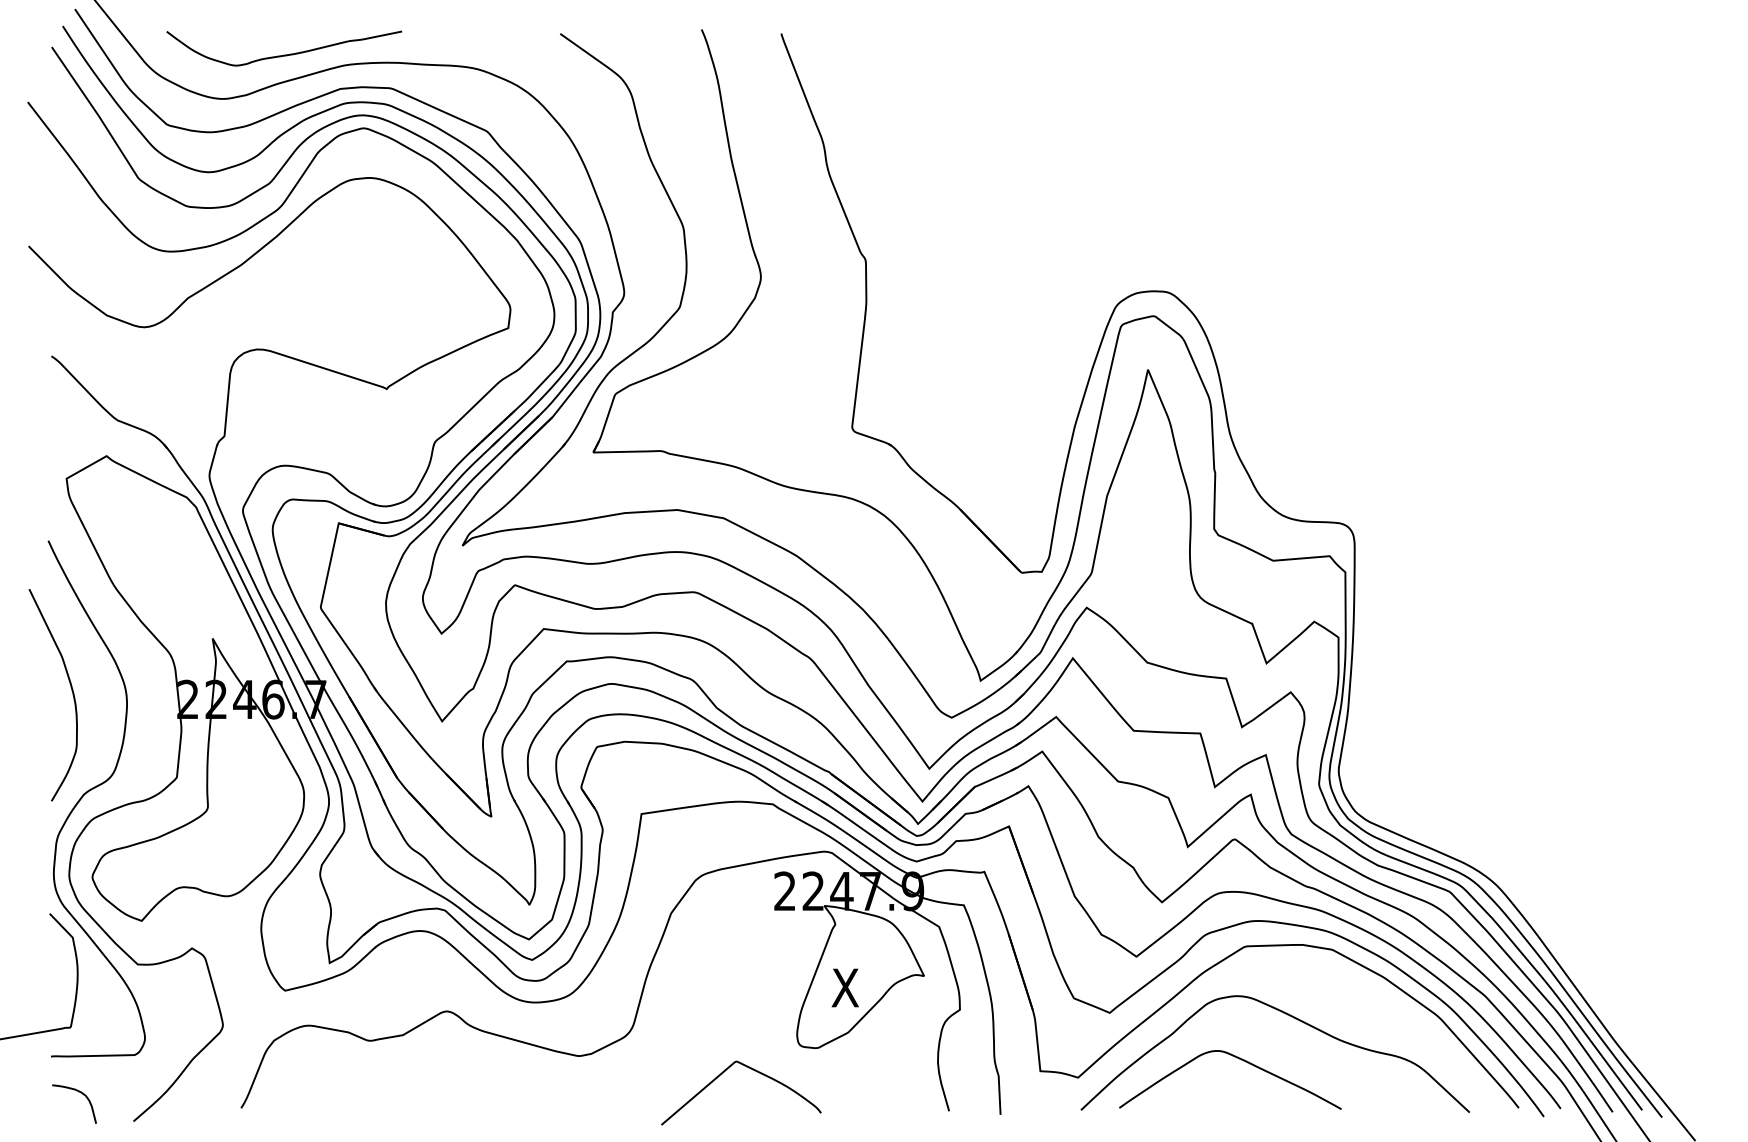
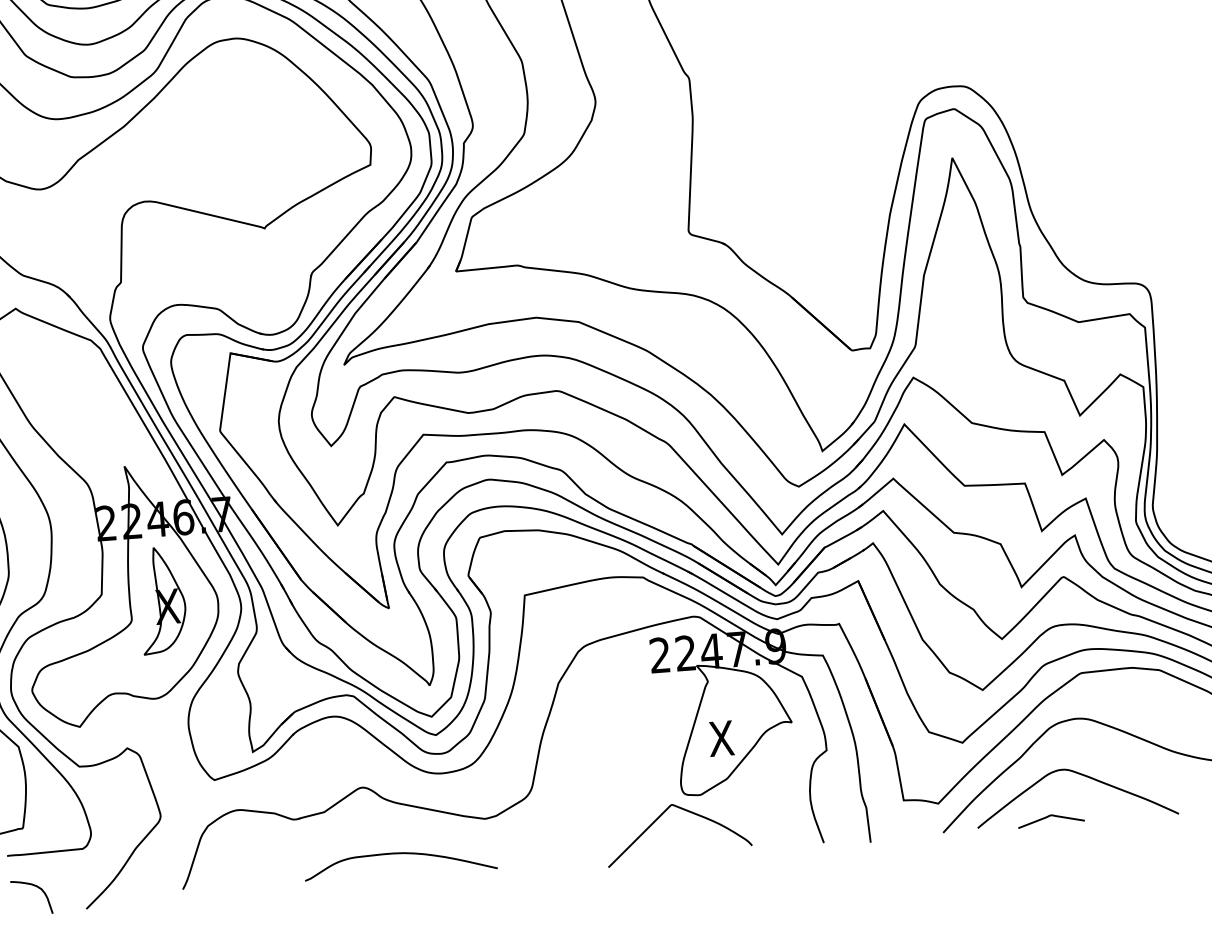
part: (243, 789) -> (162, 600), added
curve: (752, 1070) -> (687, 811), moved
curve: (482, 1087) -> (399, 853), added
curve: (1200, 1101) -> (1050, 816), added

